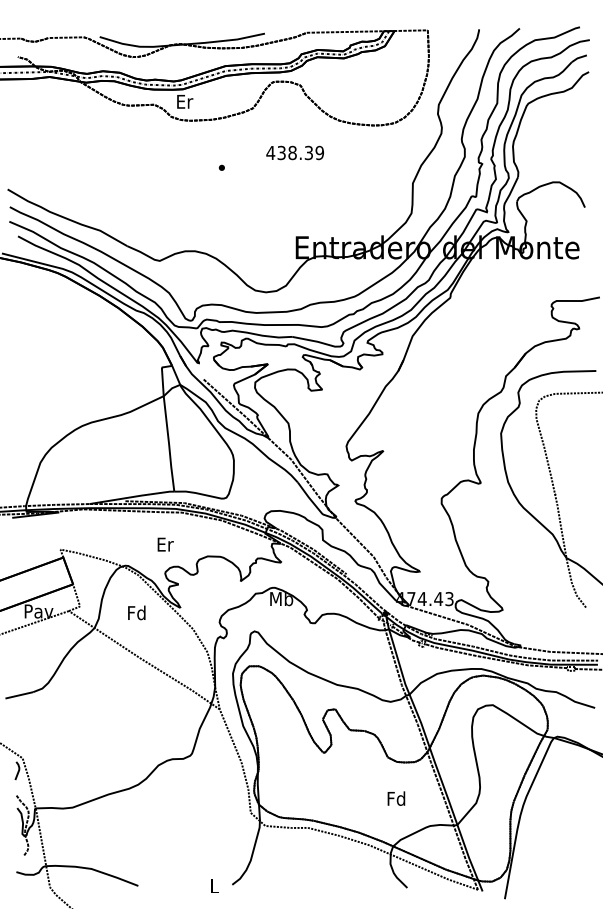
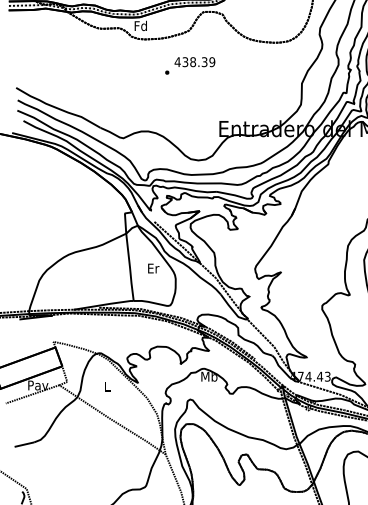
text: (184, 101) -> (140, 25), Er -> Fd
text: (294, 152) -> (194, 61), moved
text: (165, 544) -> (153, 268), moved
text: (136, 612) -> (107, 386), Fd -> L

